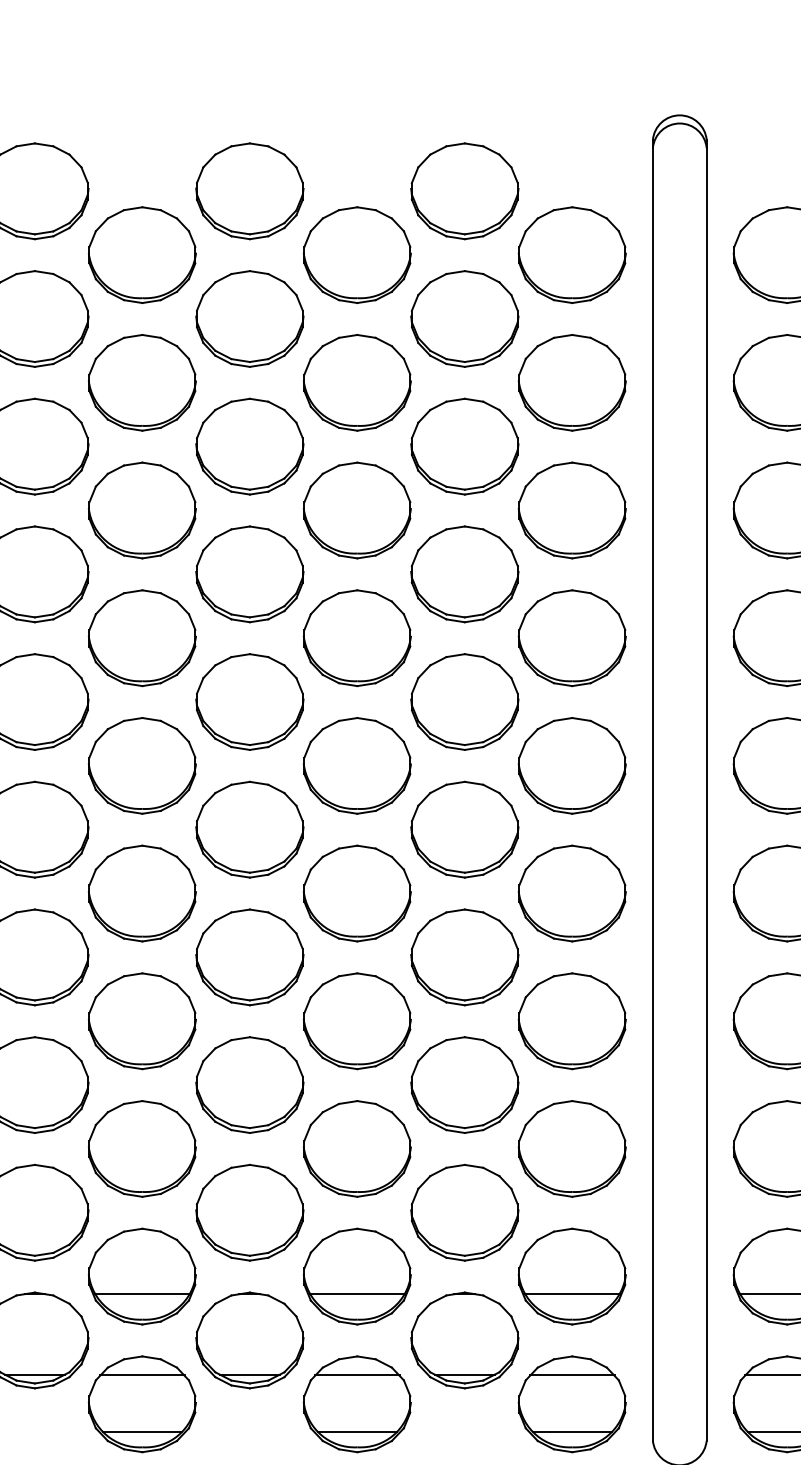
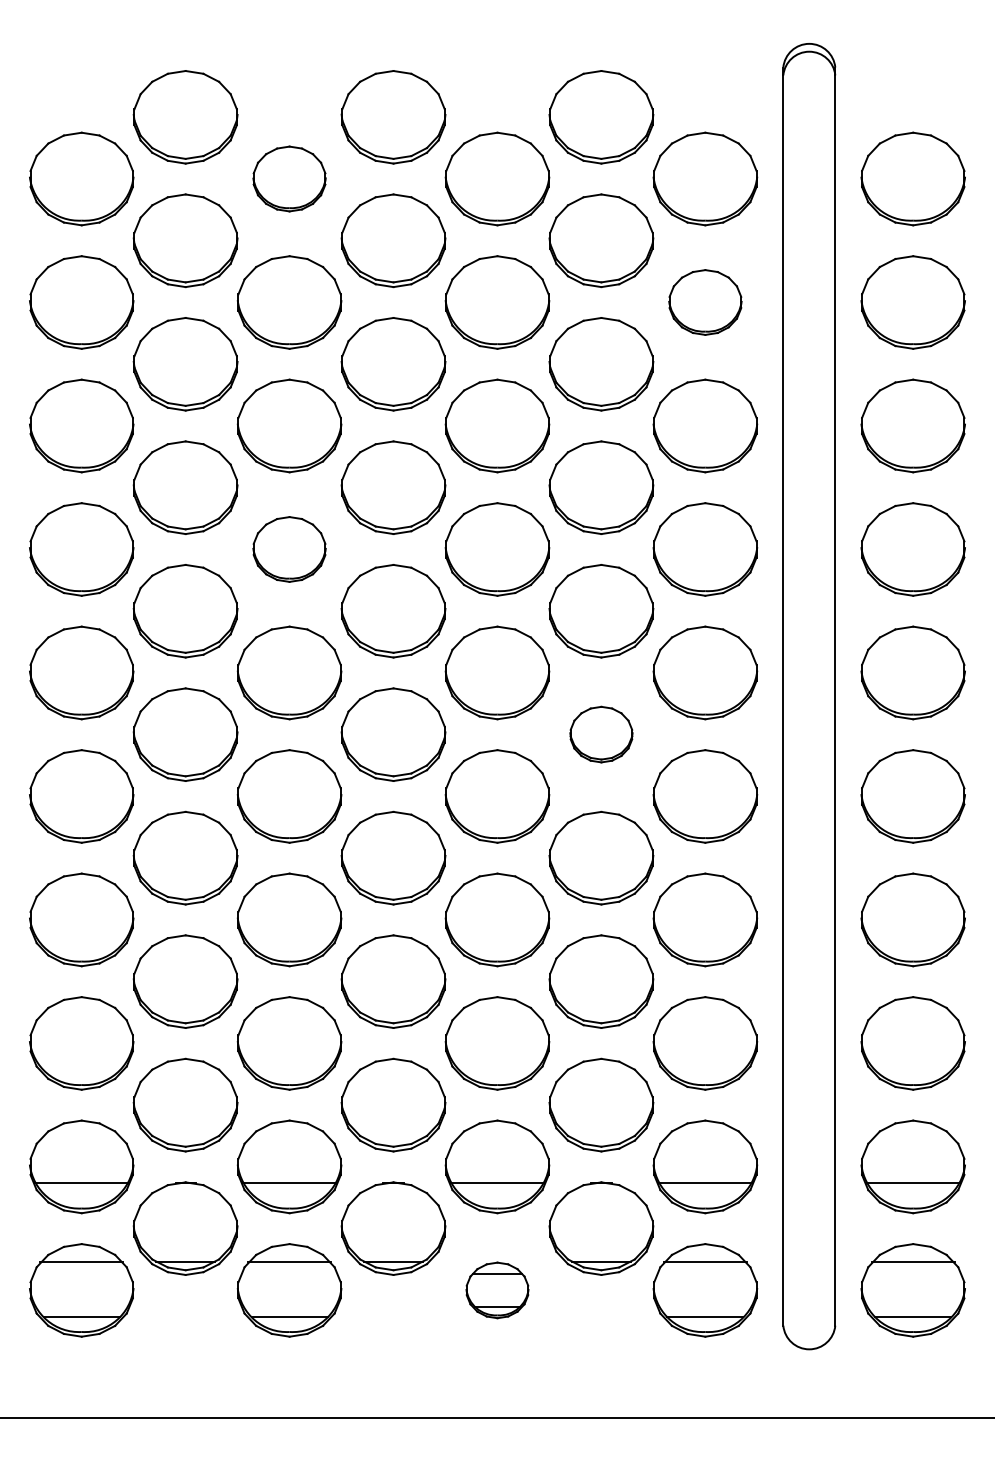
part: (142, 254) -> (289, 178), size x0.7
part: (572, 382) -> (705, 302), size x0.7
part: (142, 638) -> (289, 549), size x0.7
part: (464, 829) -> (601, 734), size x0.6
part: (357, 1404) -> (497, 1290), size x0.6

